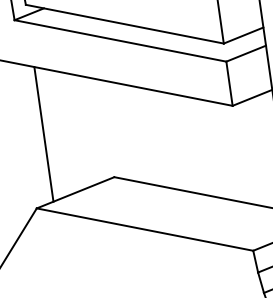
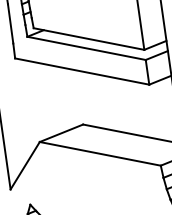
line: (43, 134) -> (43, 100), removed

